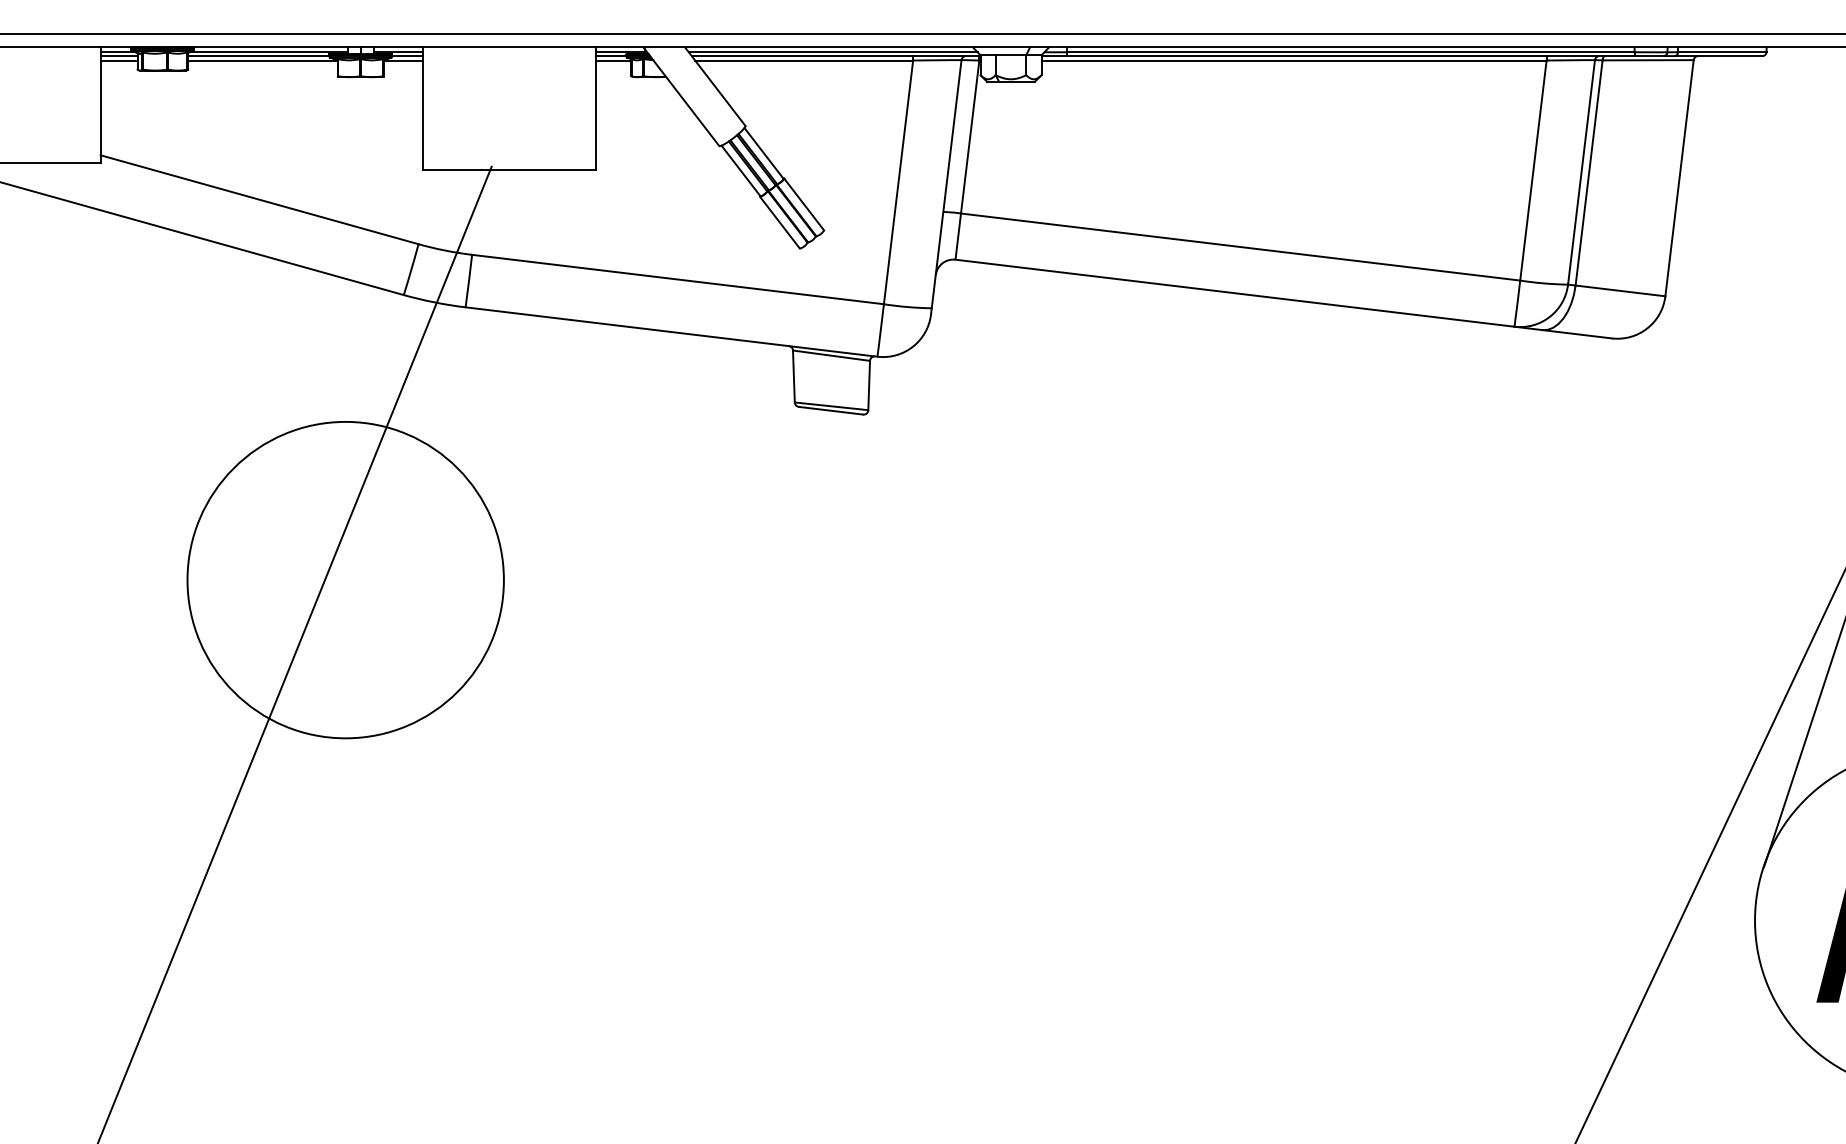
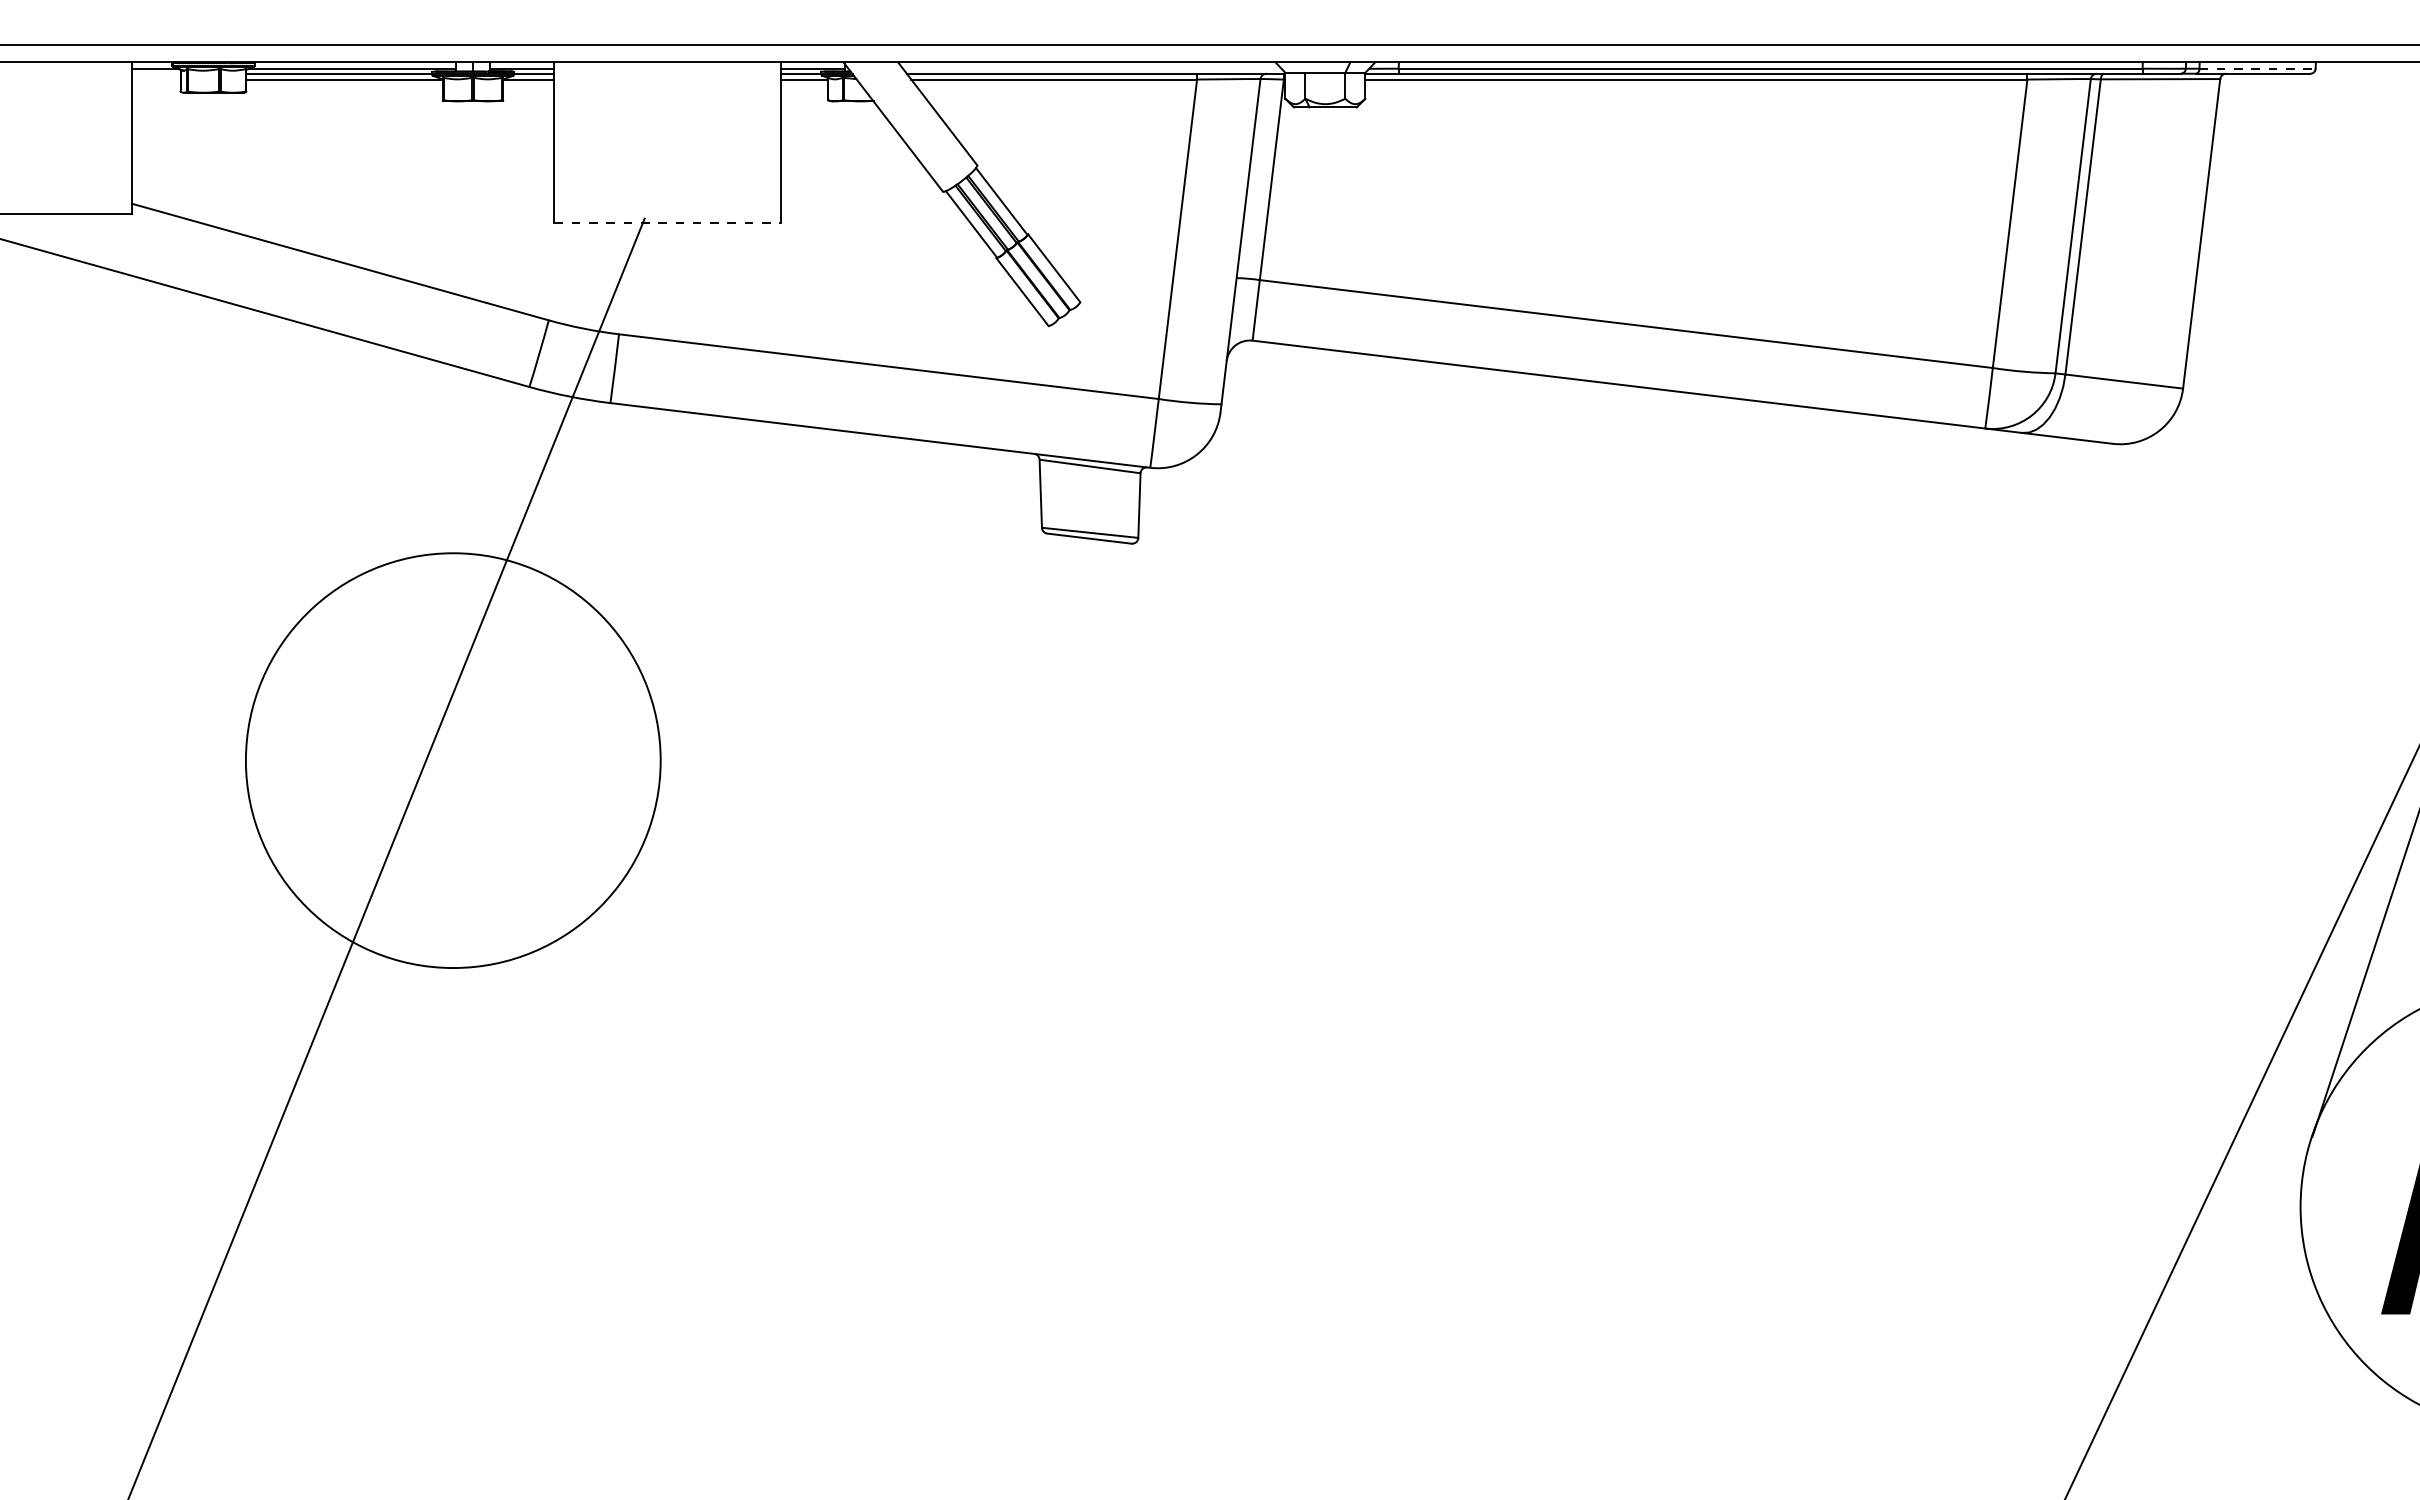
line: (832, 52) -> (1091, 68), removed
line: (1722, 52) -> (2258, 68), solid -> dashed
line: (119, 55) -> (156, 73), removed
line: (119, 60) -> (156, 79), removed
line: (509, 169) -> (668, 222), solid -> dashed

